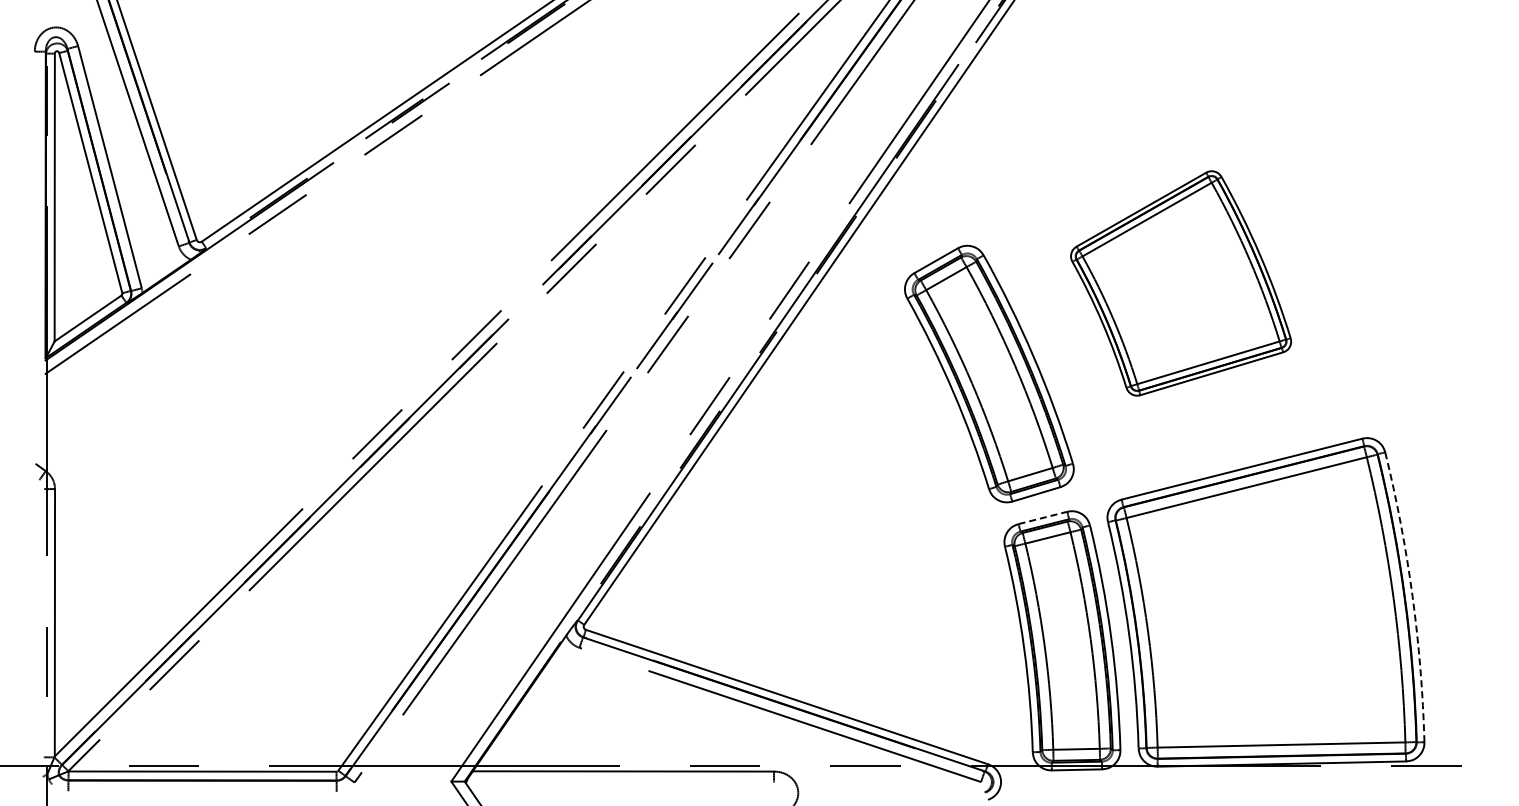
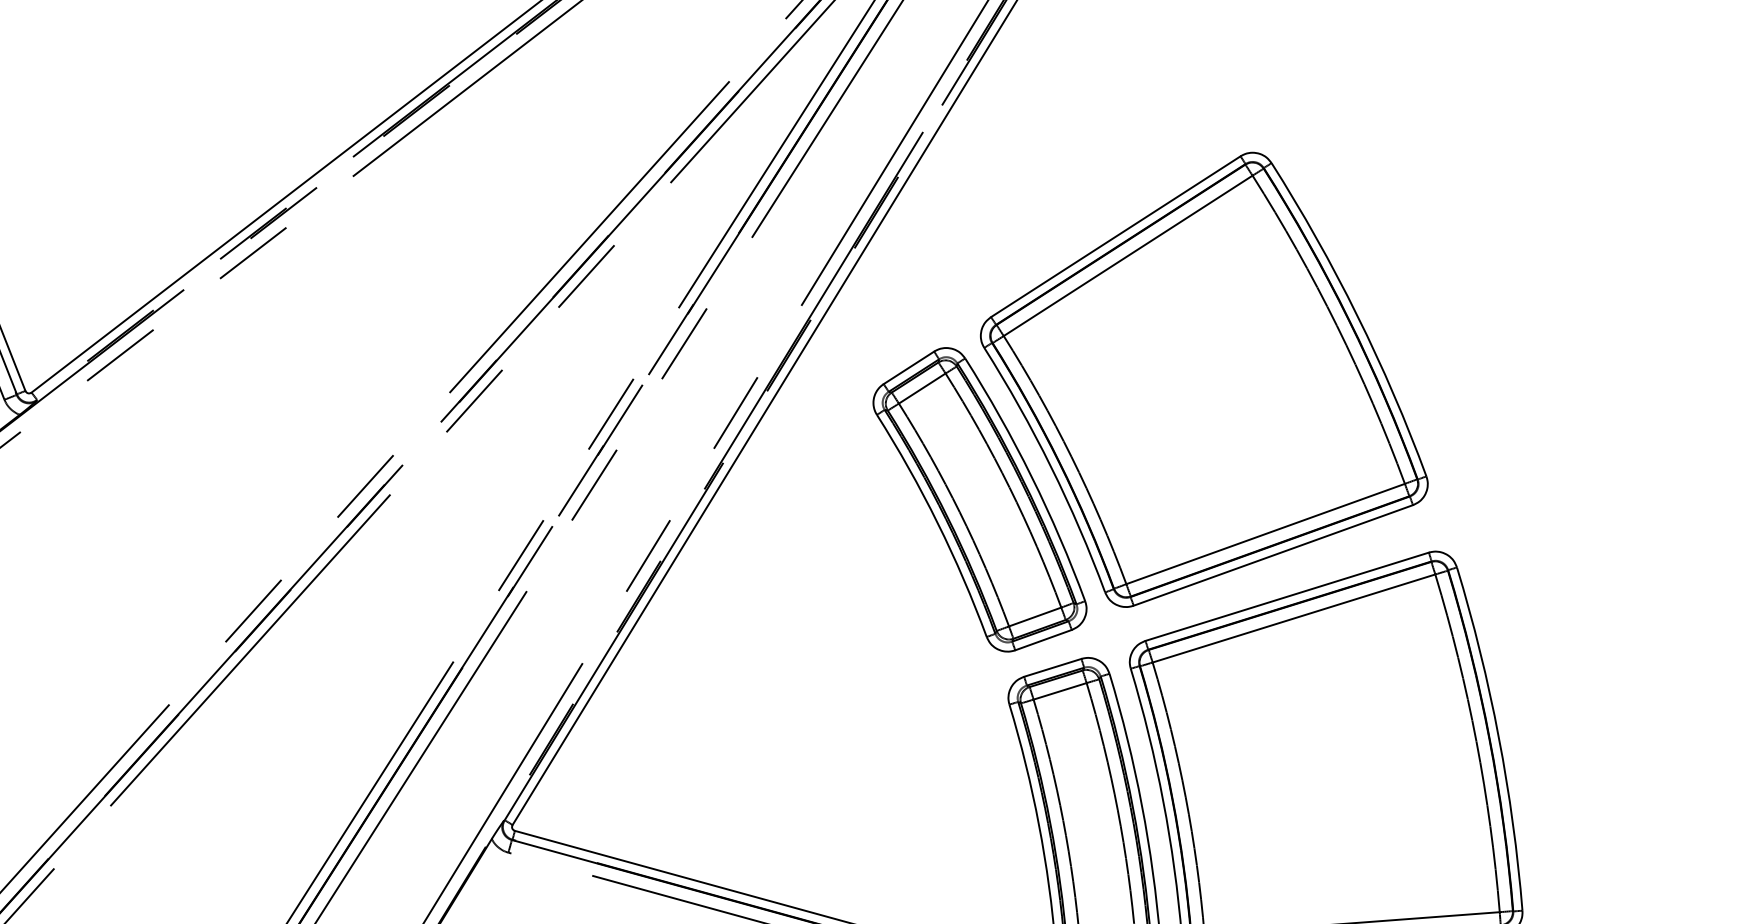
part: (1180, 283) -> (1201, 379), size x1.67
line: (1043, 517) -> (1053, 667), dashed -> solid
arc: (1412, 596) -> (1498, 737), dashed -> solid

